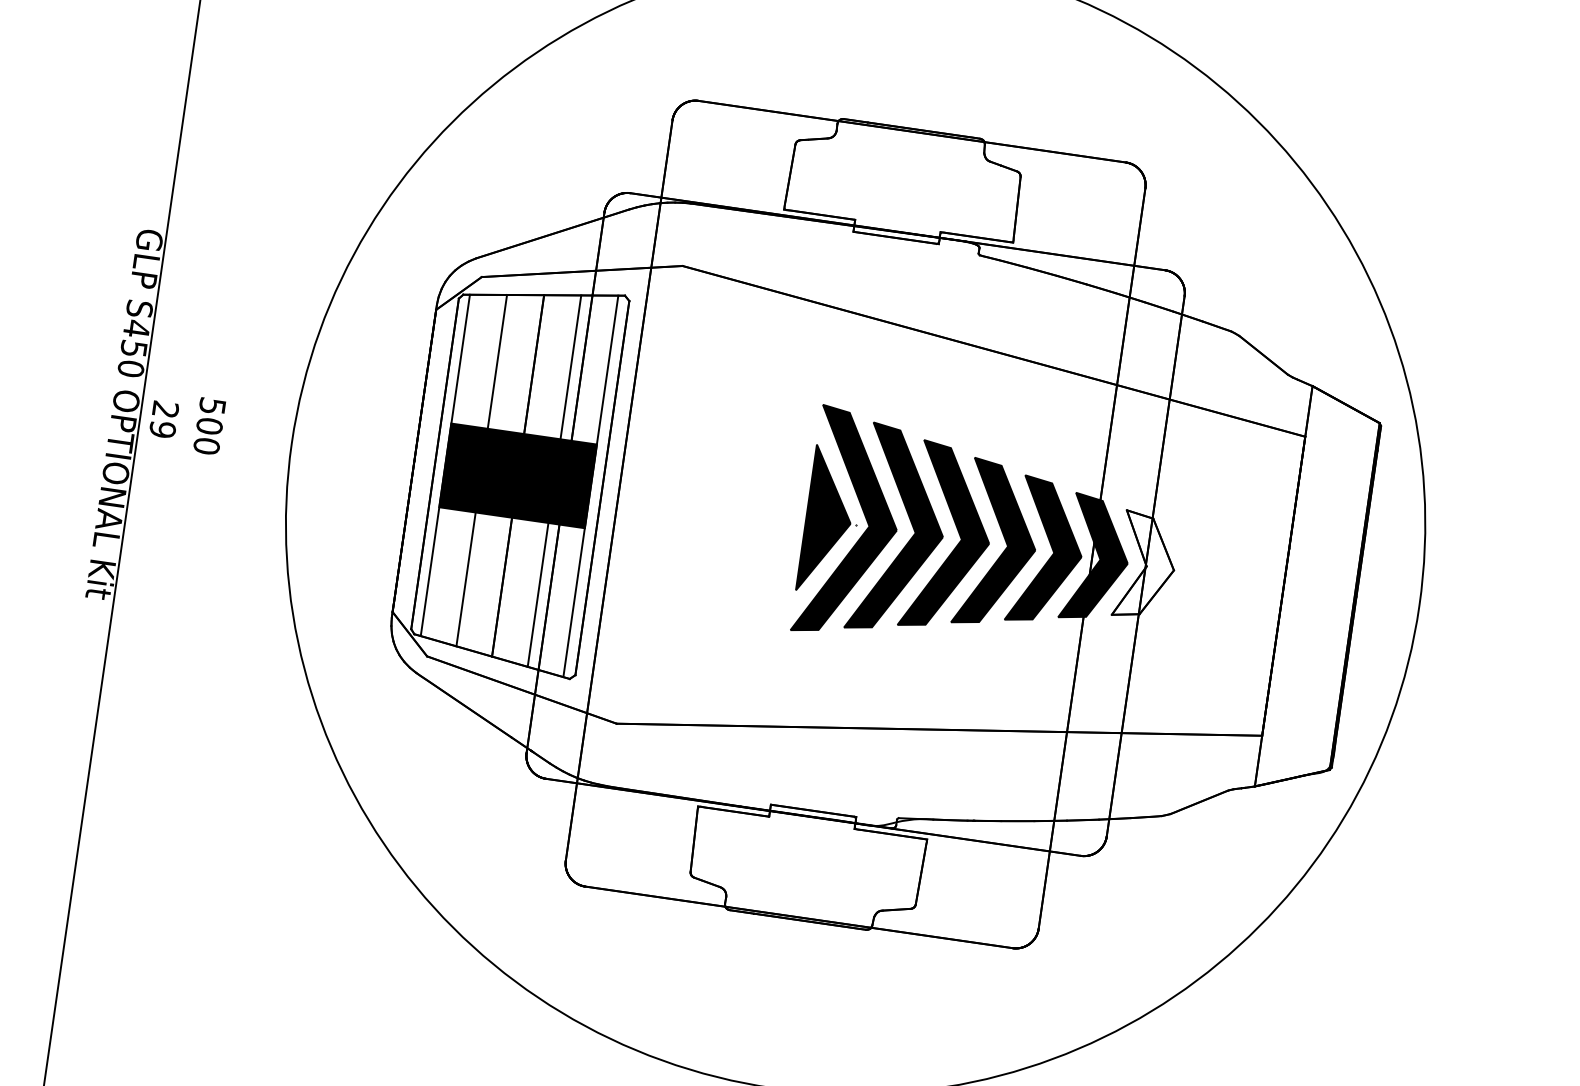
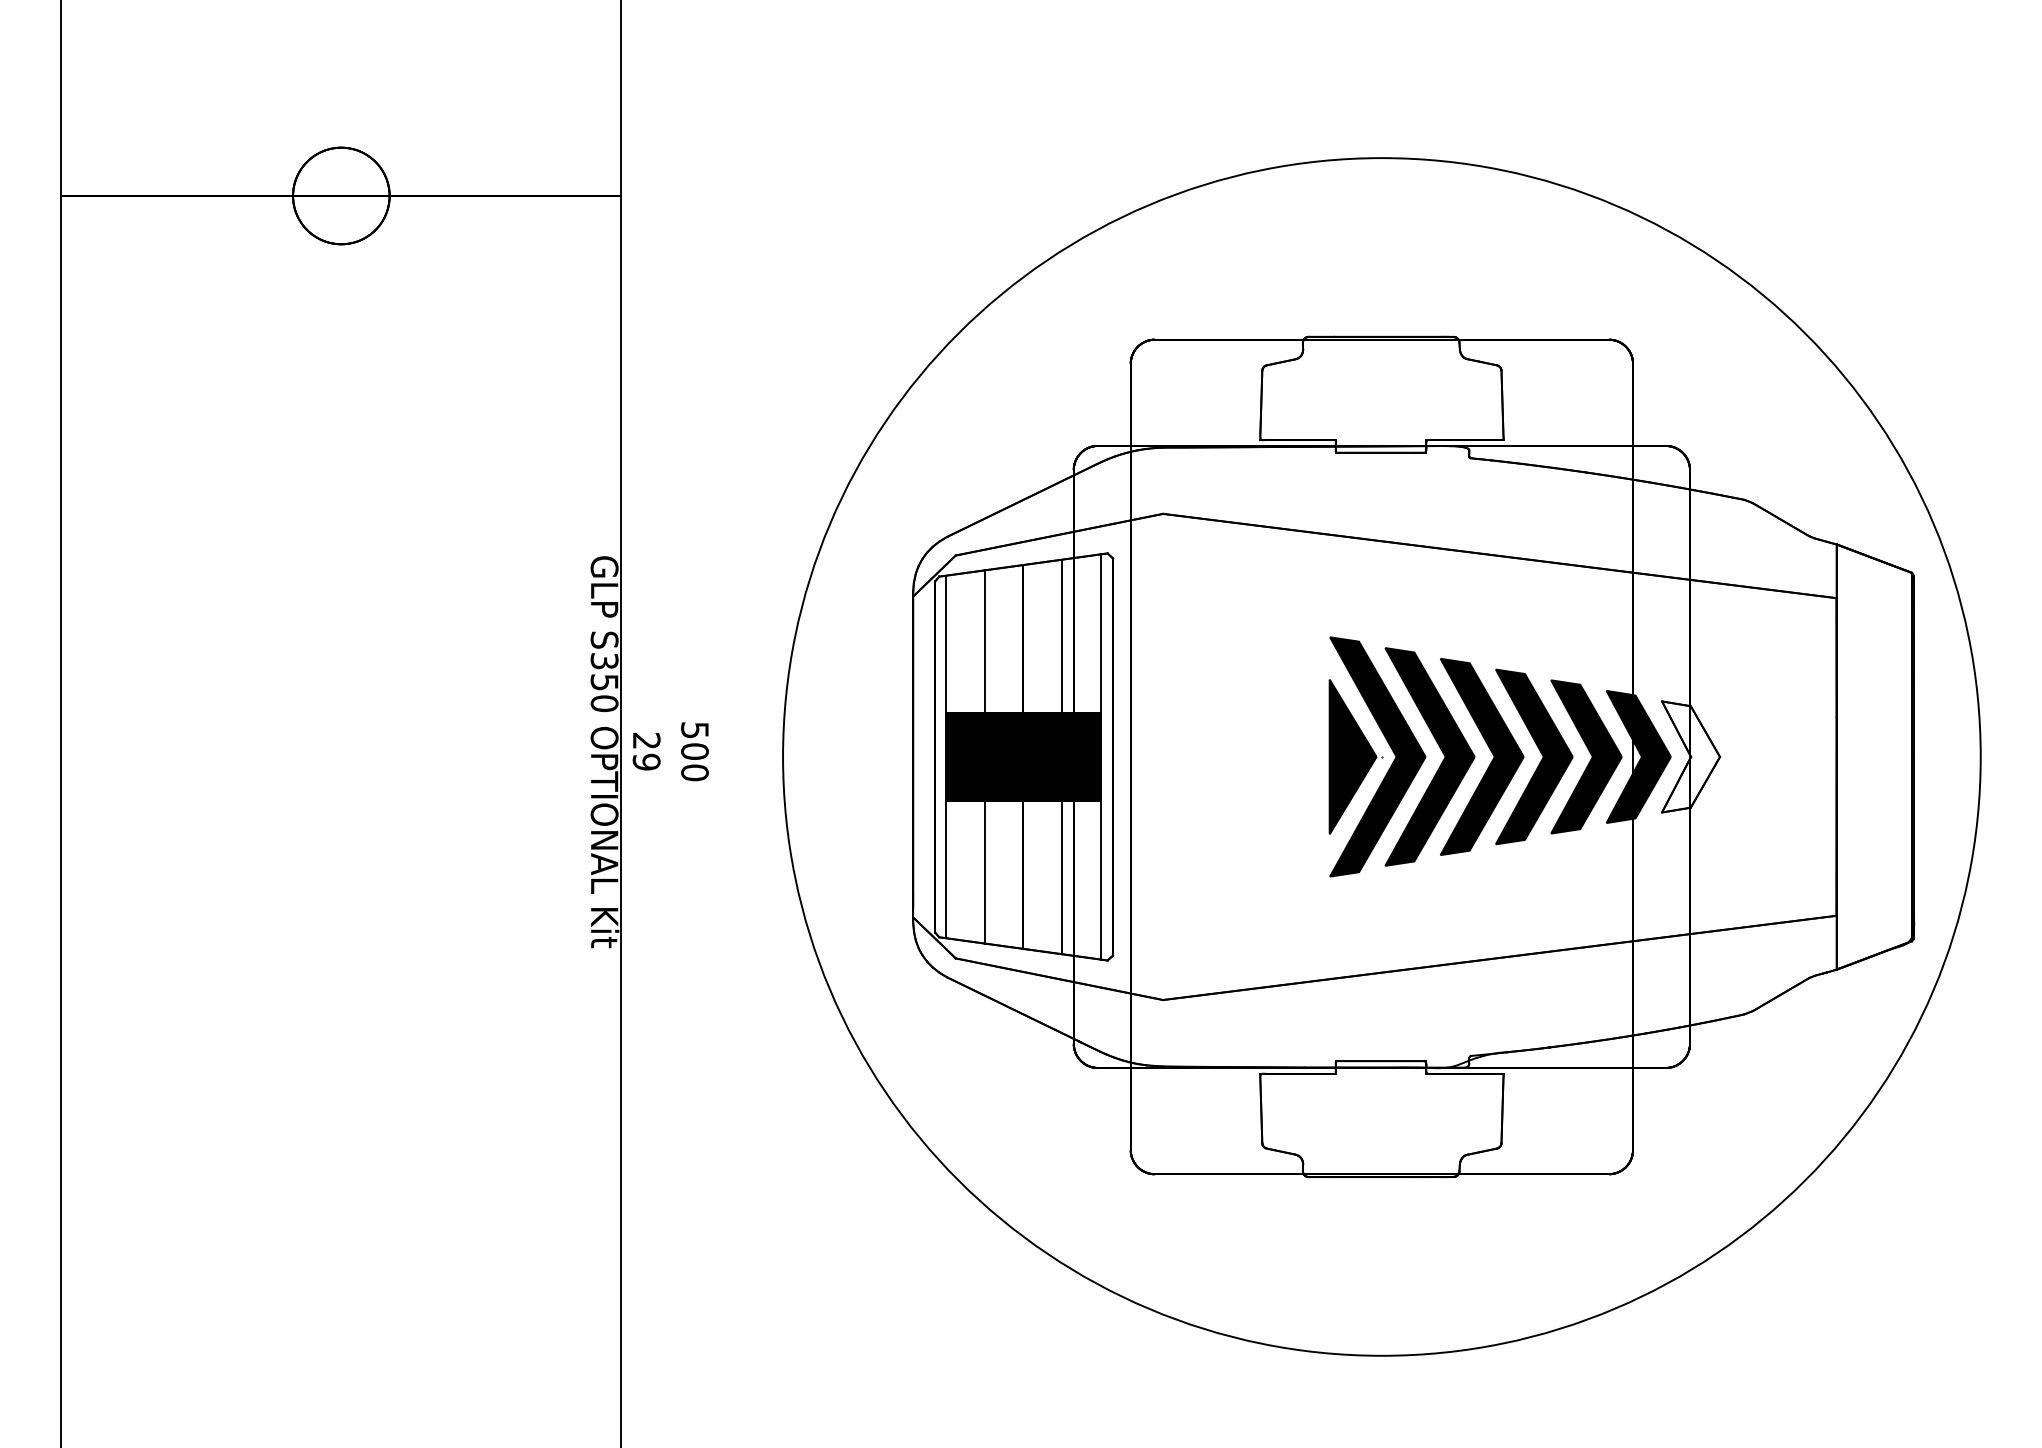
text: (136, 328) -> (604, 660), S450 -> S350

